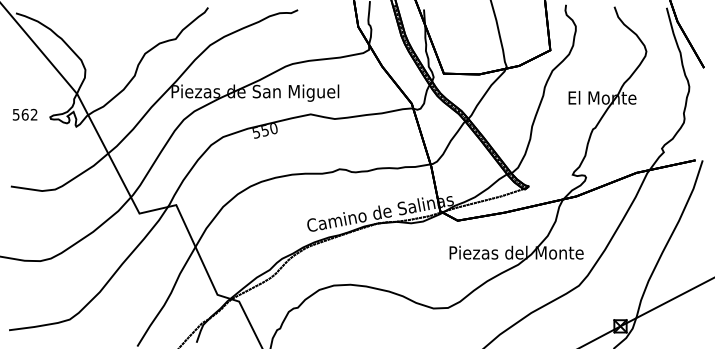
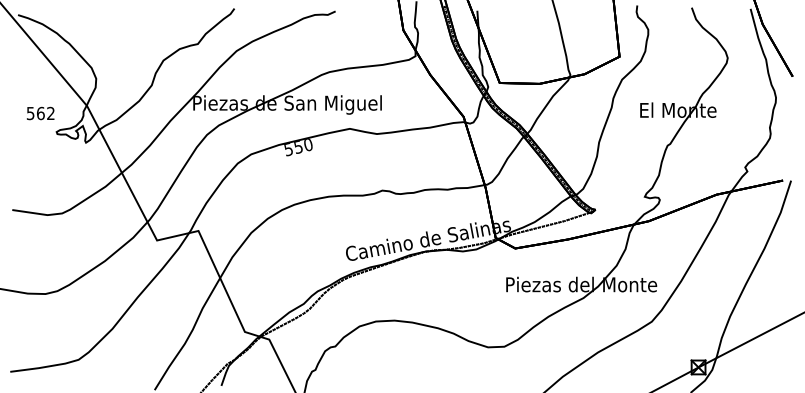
text: (24, 114) -> (40, 113), moved

